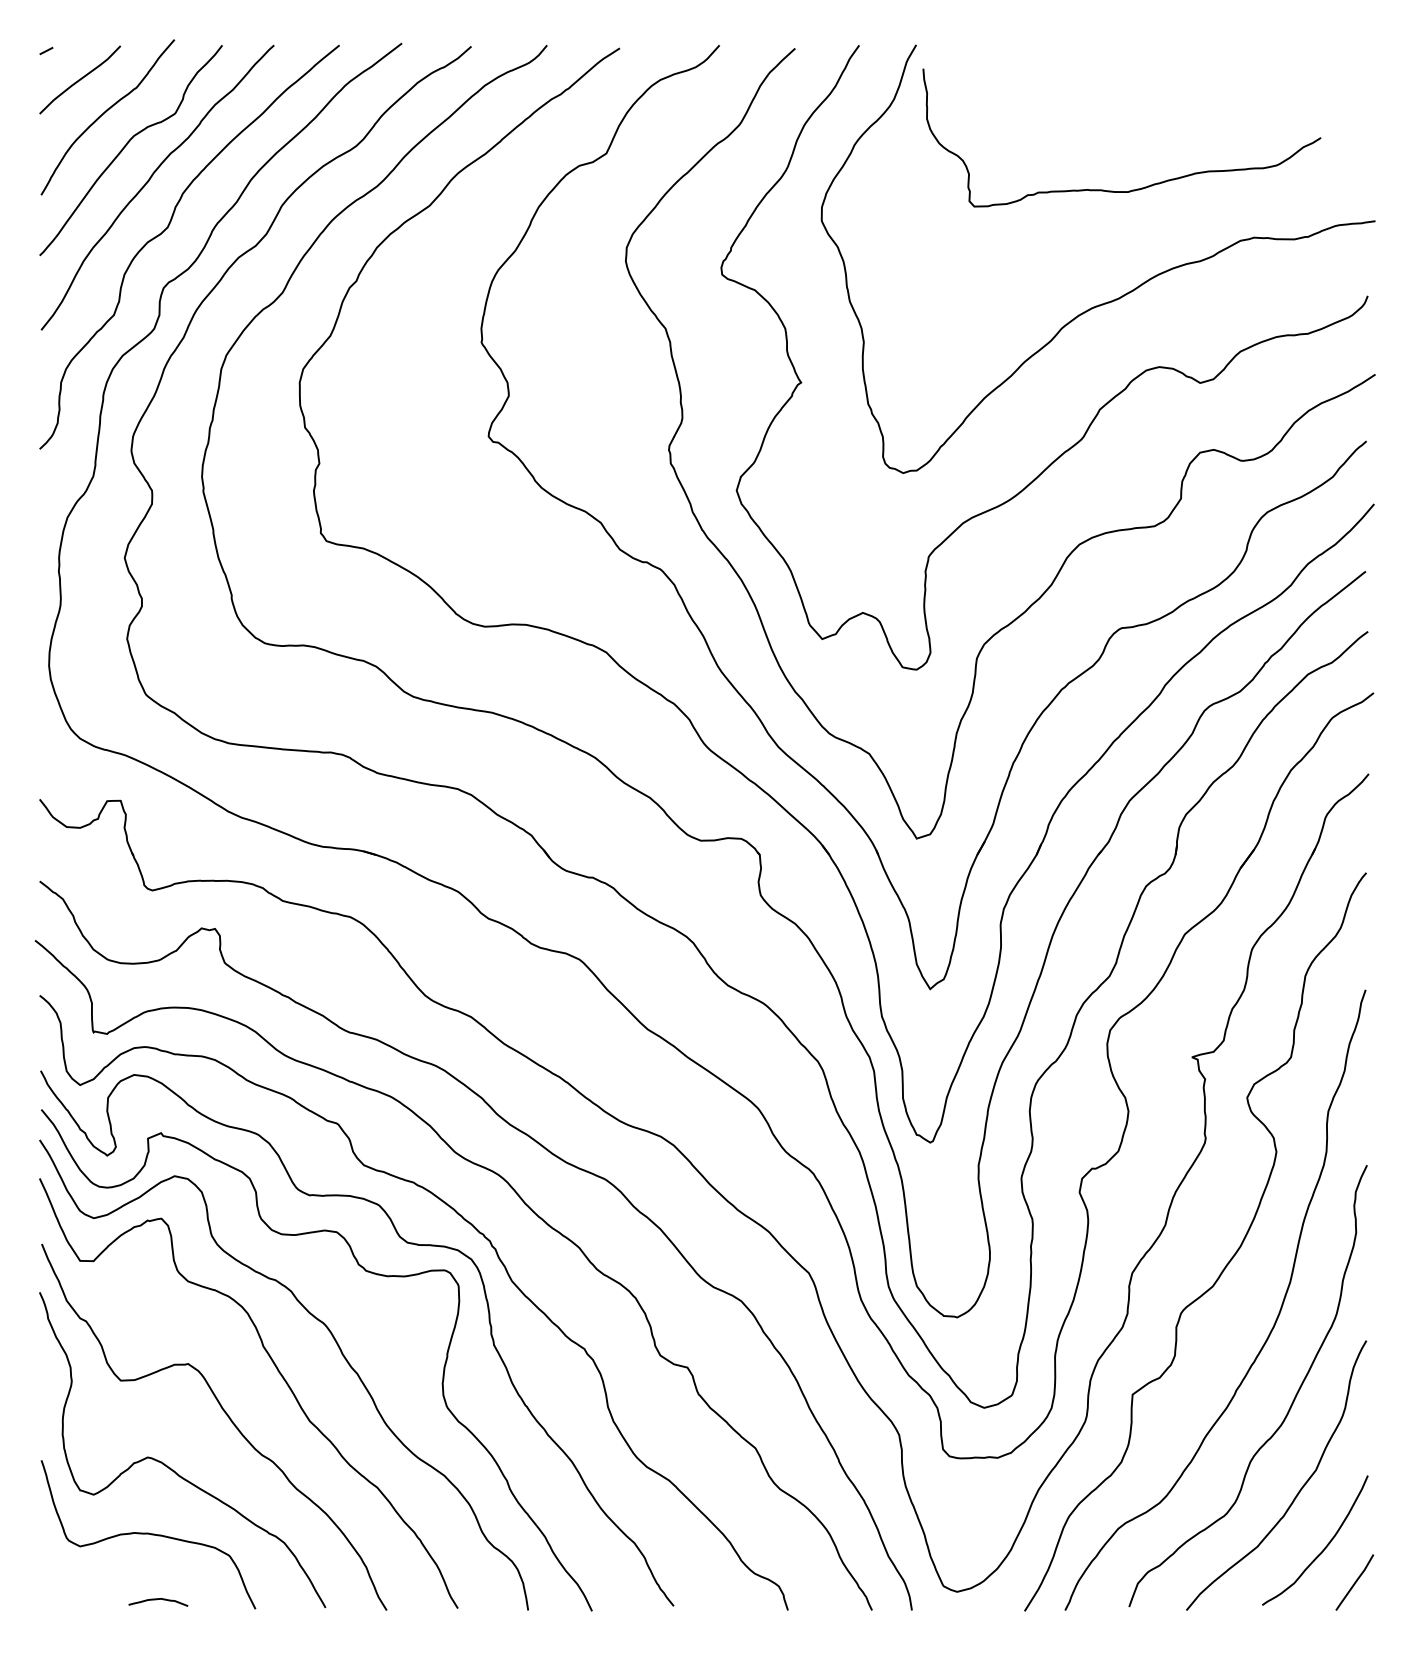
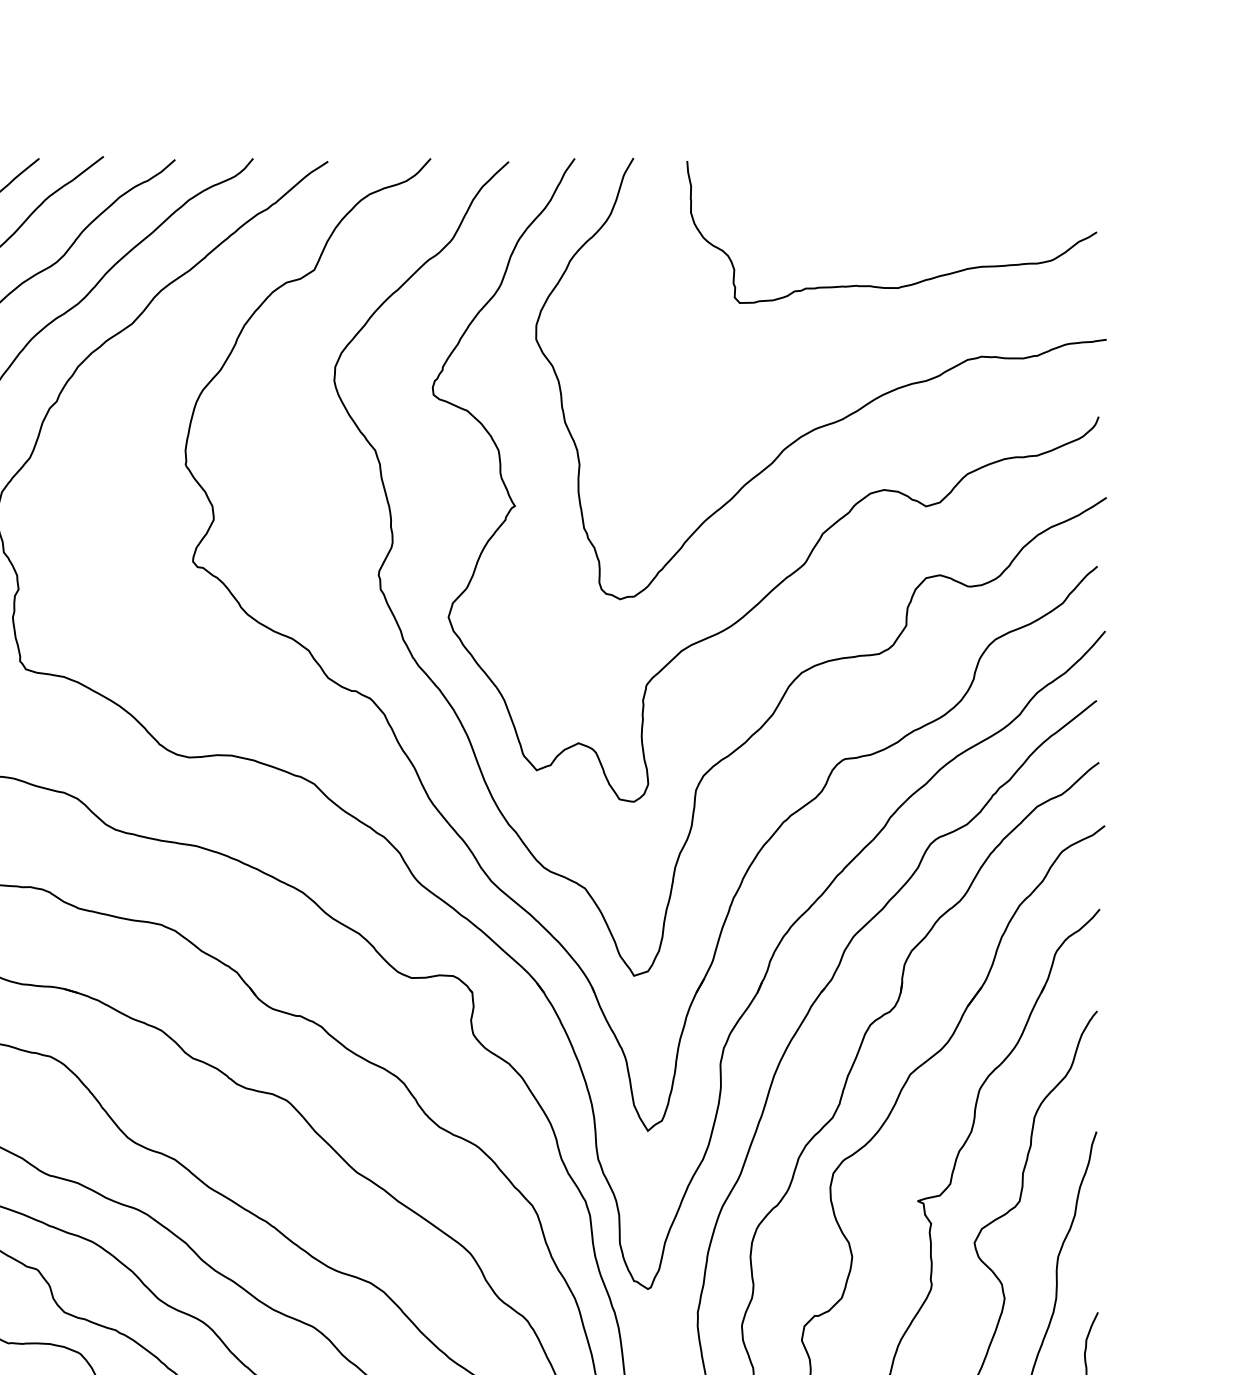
curve: (1132, 189) -> (902, 285), moved

